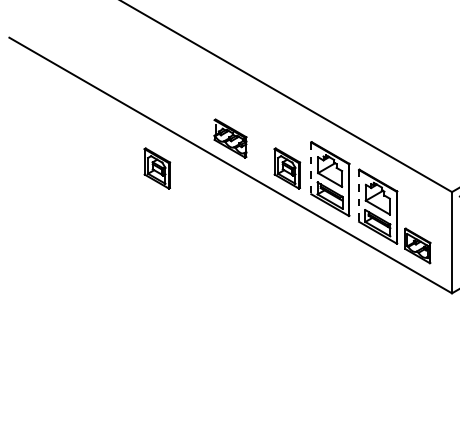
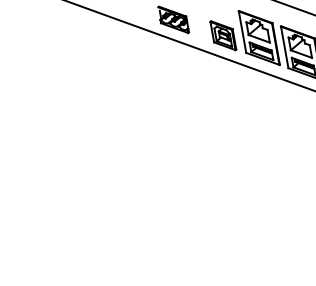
part: (157, 168) -> (119, 54), removed
line: (311, 168) -> (242, 32), dashed -> solid
line: (359, 195) -> (285, 47), dashed -> solid

